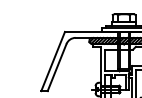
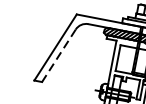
line: (56, 68) -> (57, 56), solid -> dashed

